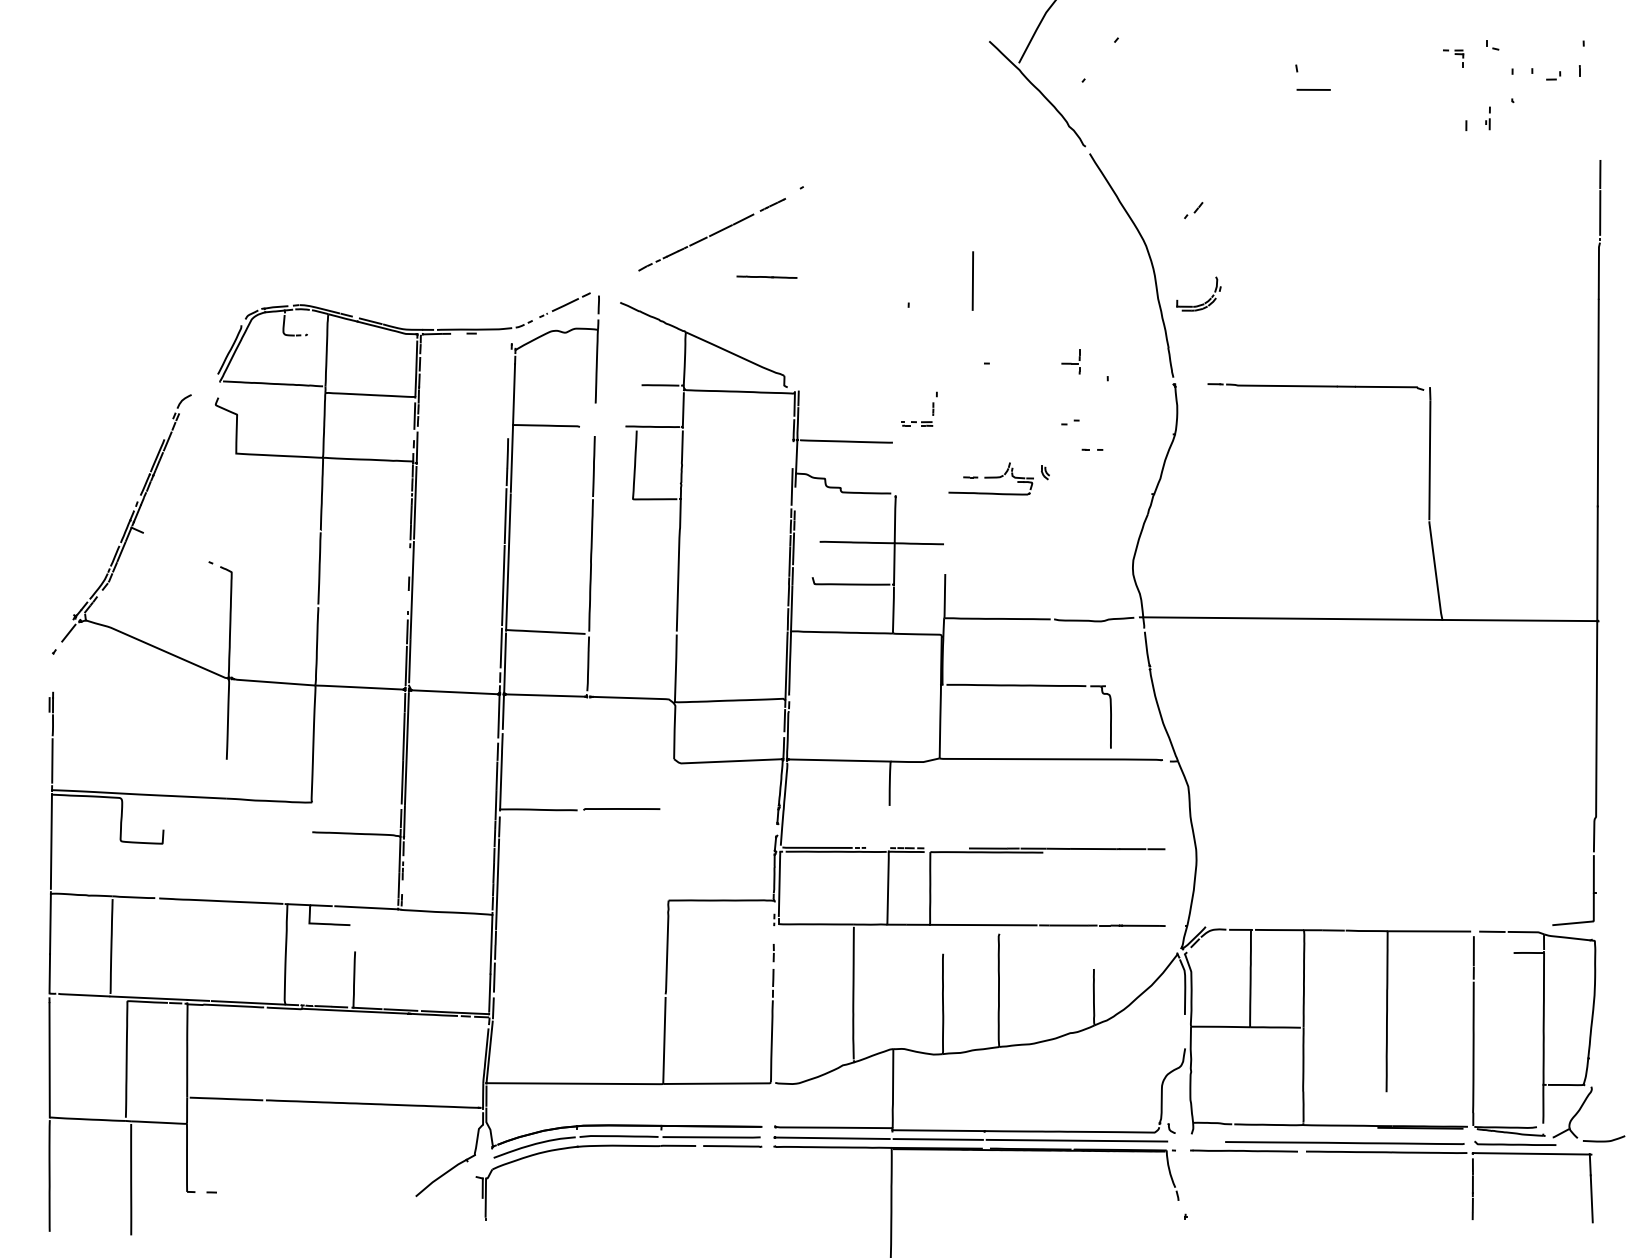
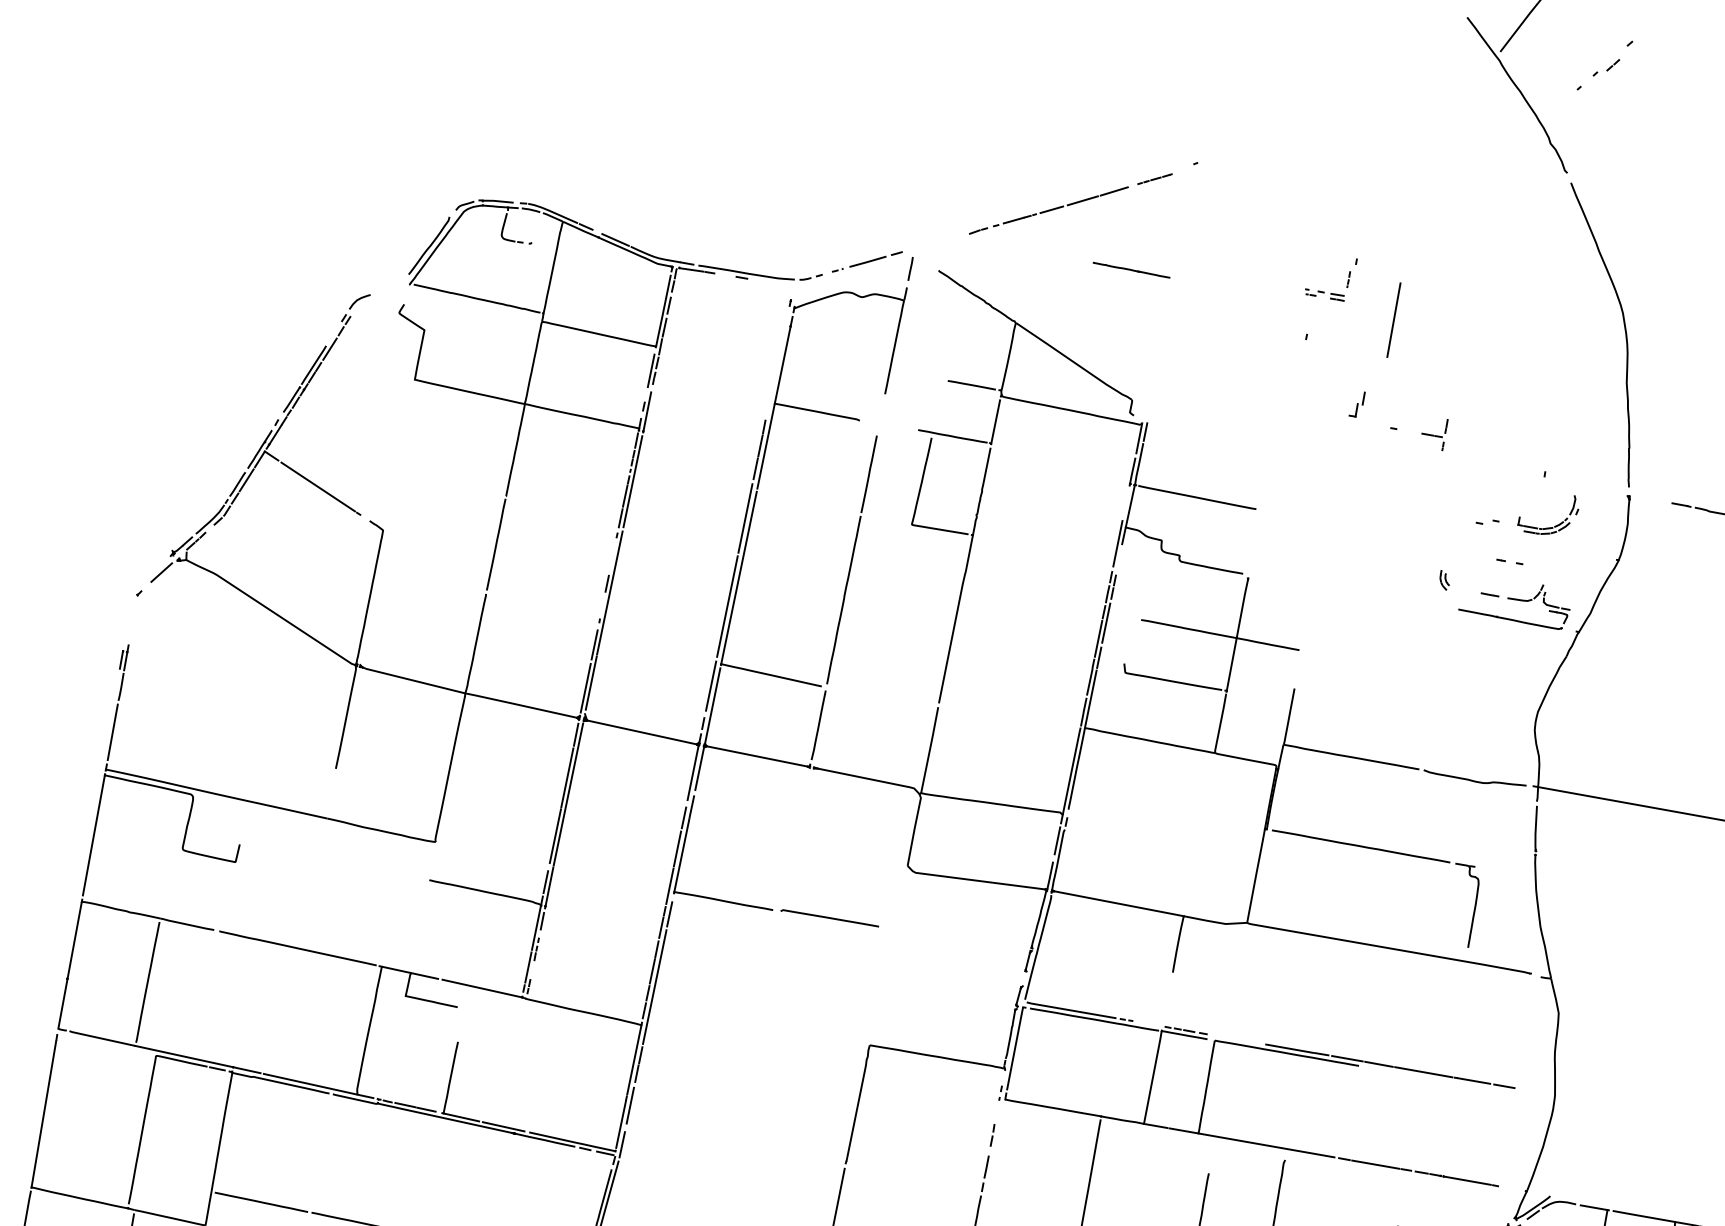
part: (1193, 210) -> (1606, 67), moved
part: (1202, 303) -> (1551, 526), moved
part: (955, 349) -> (1356, 403), added
part: (1070, 361) -> (1433, 432), moved
part: (932, 408) -> (1347, 278), moved
part: (990, 478) -> (1515, 600), moved
line: (176, 547) -> (317, 486), added

